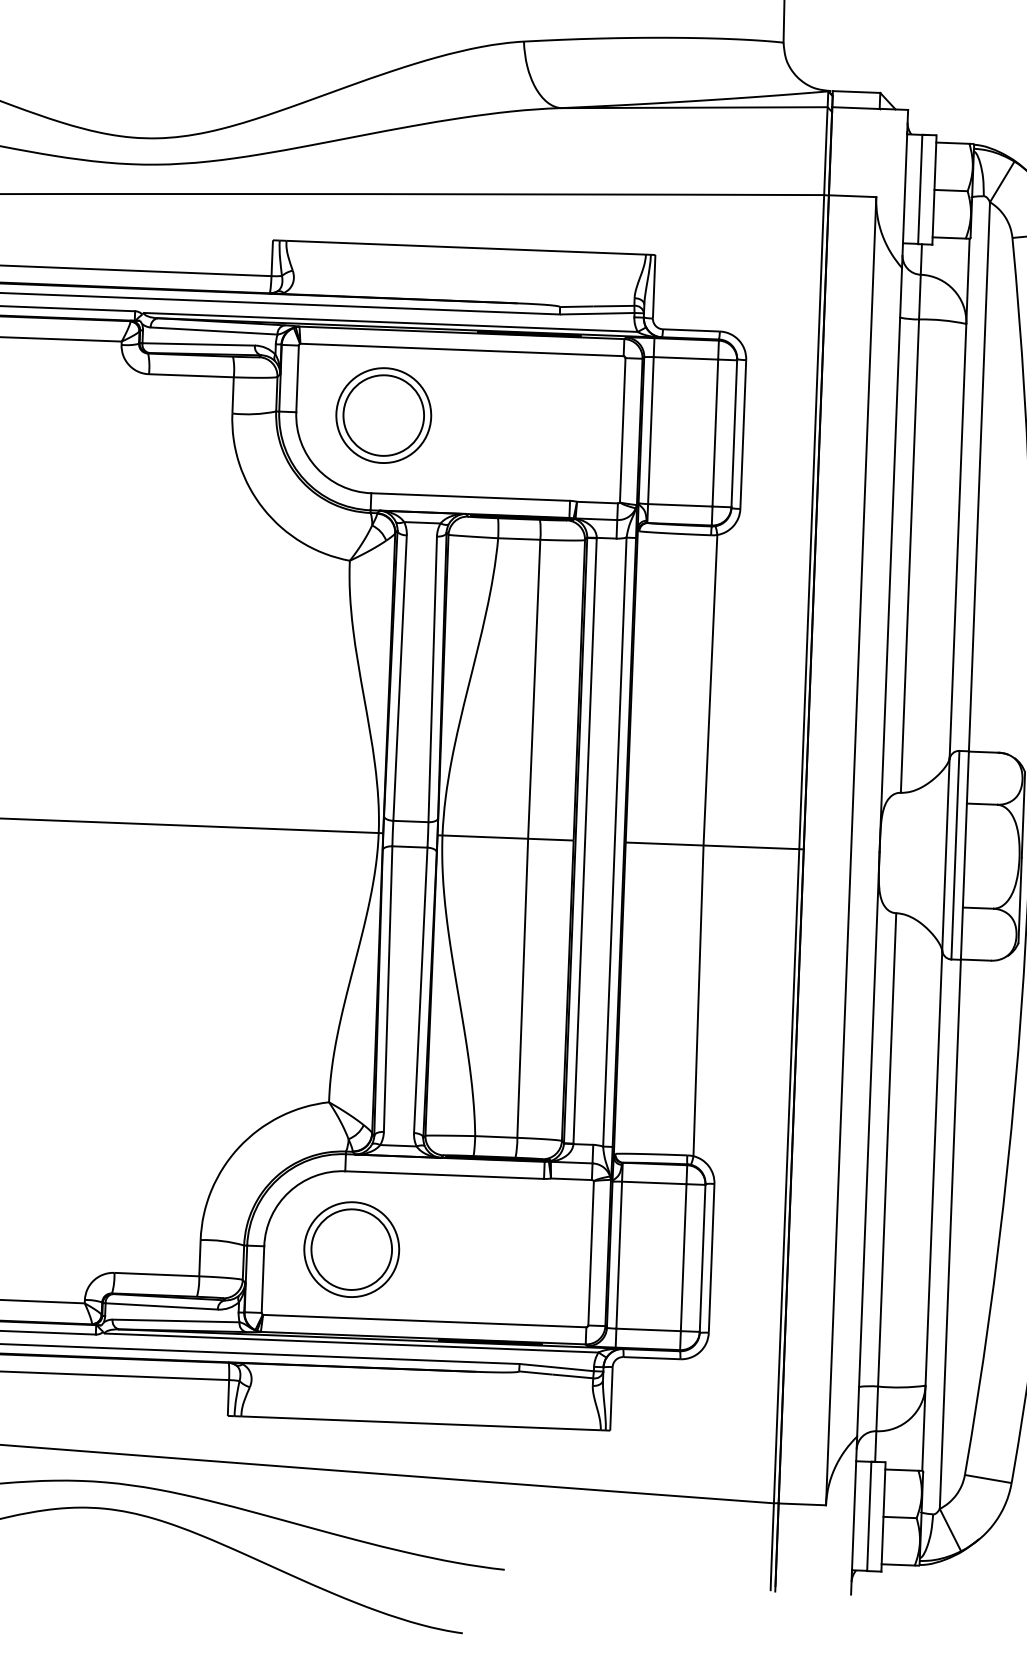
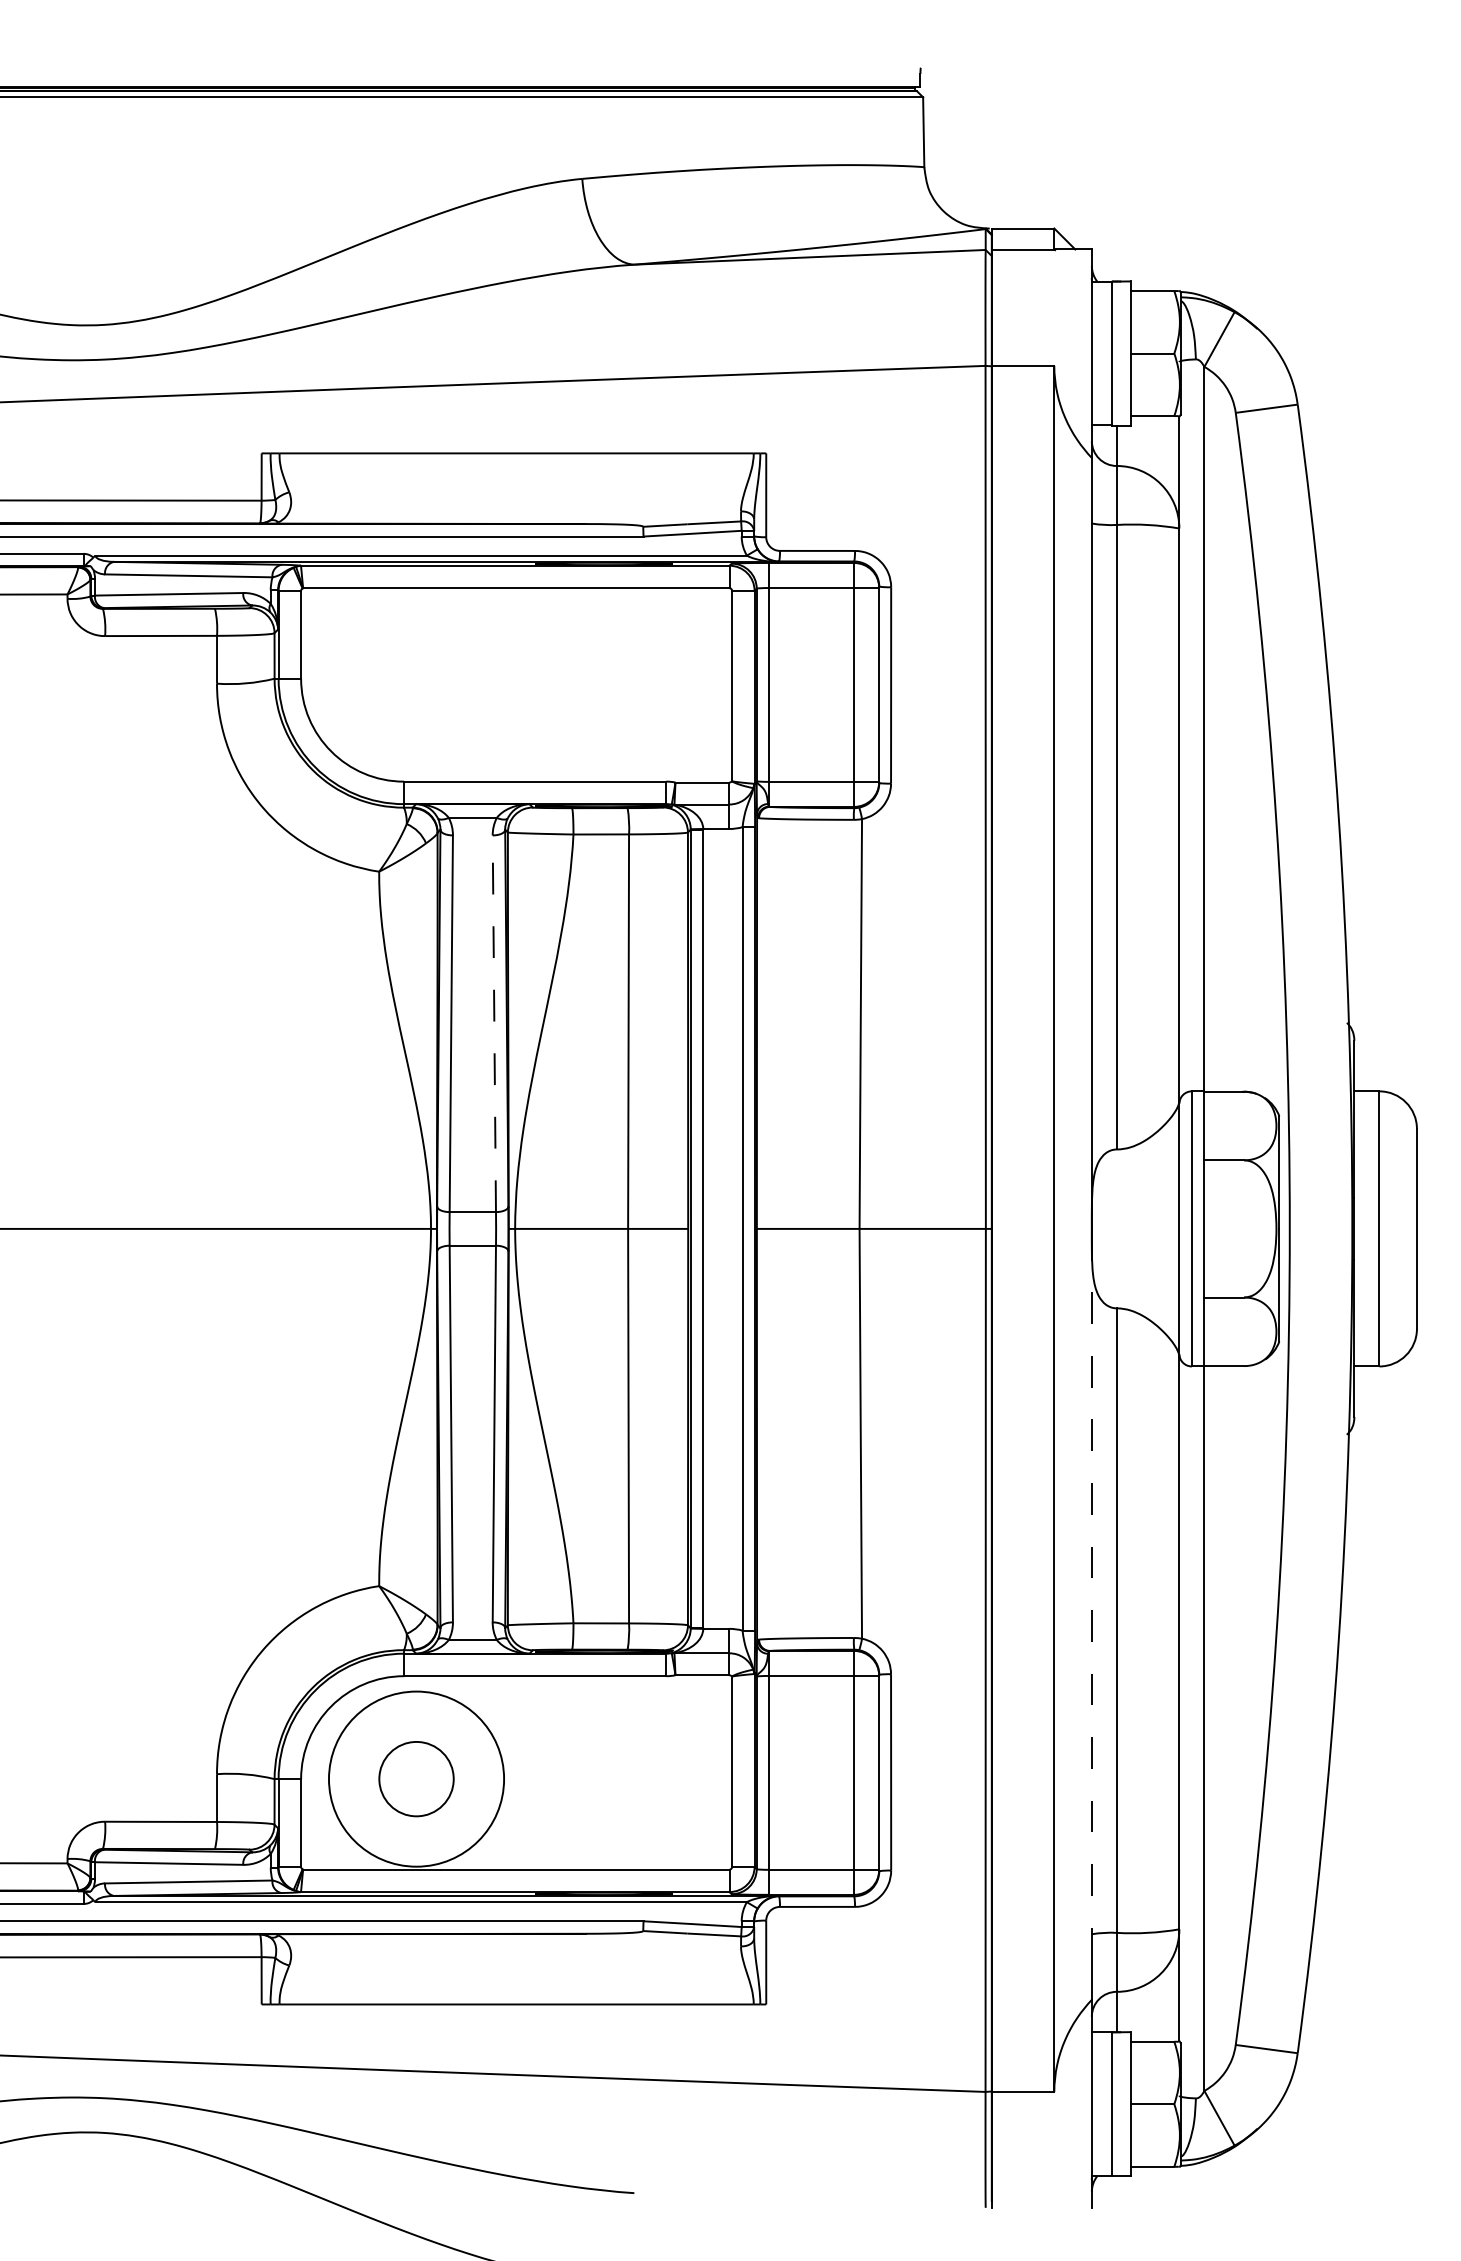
part: (383, 415) -> (416, 678), removed
line: (432, 679) -> (494, 1023), solid -> dashed
line: (869, 1119) -> (1091, 1581), solid -> dashed
circle: (351, 1249) -> (416, 1778), size x1.4
circle: (351, 1249) -> (416, 1779), size x0.7

